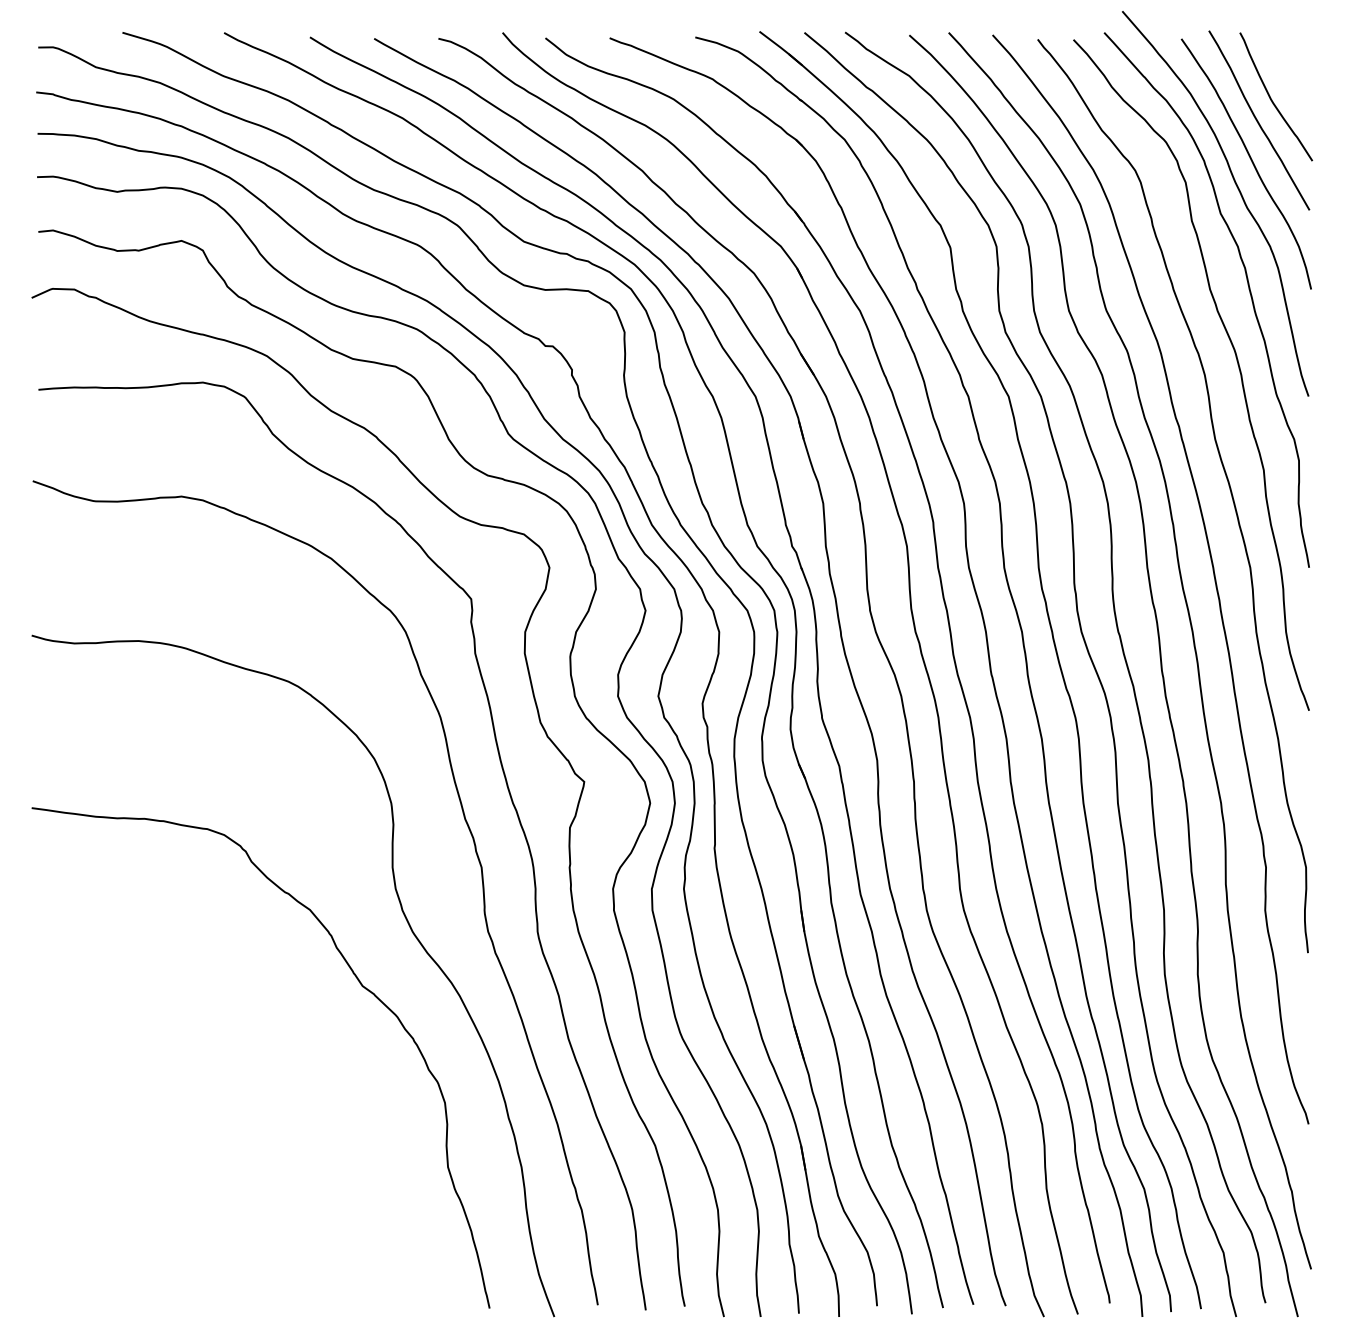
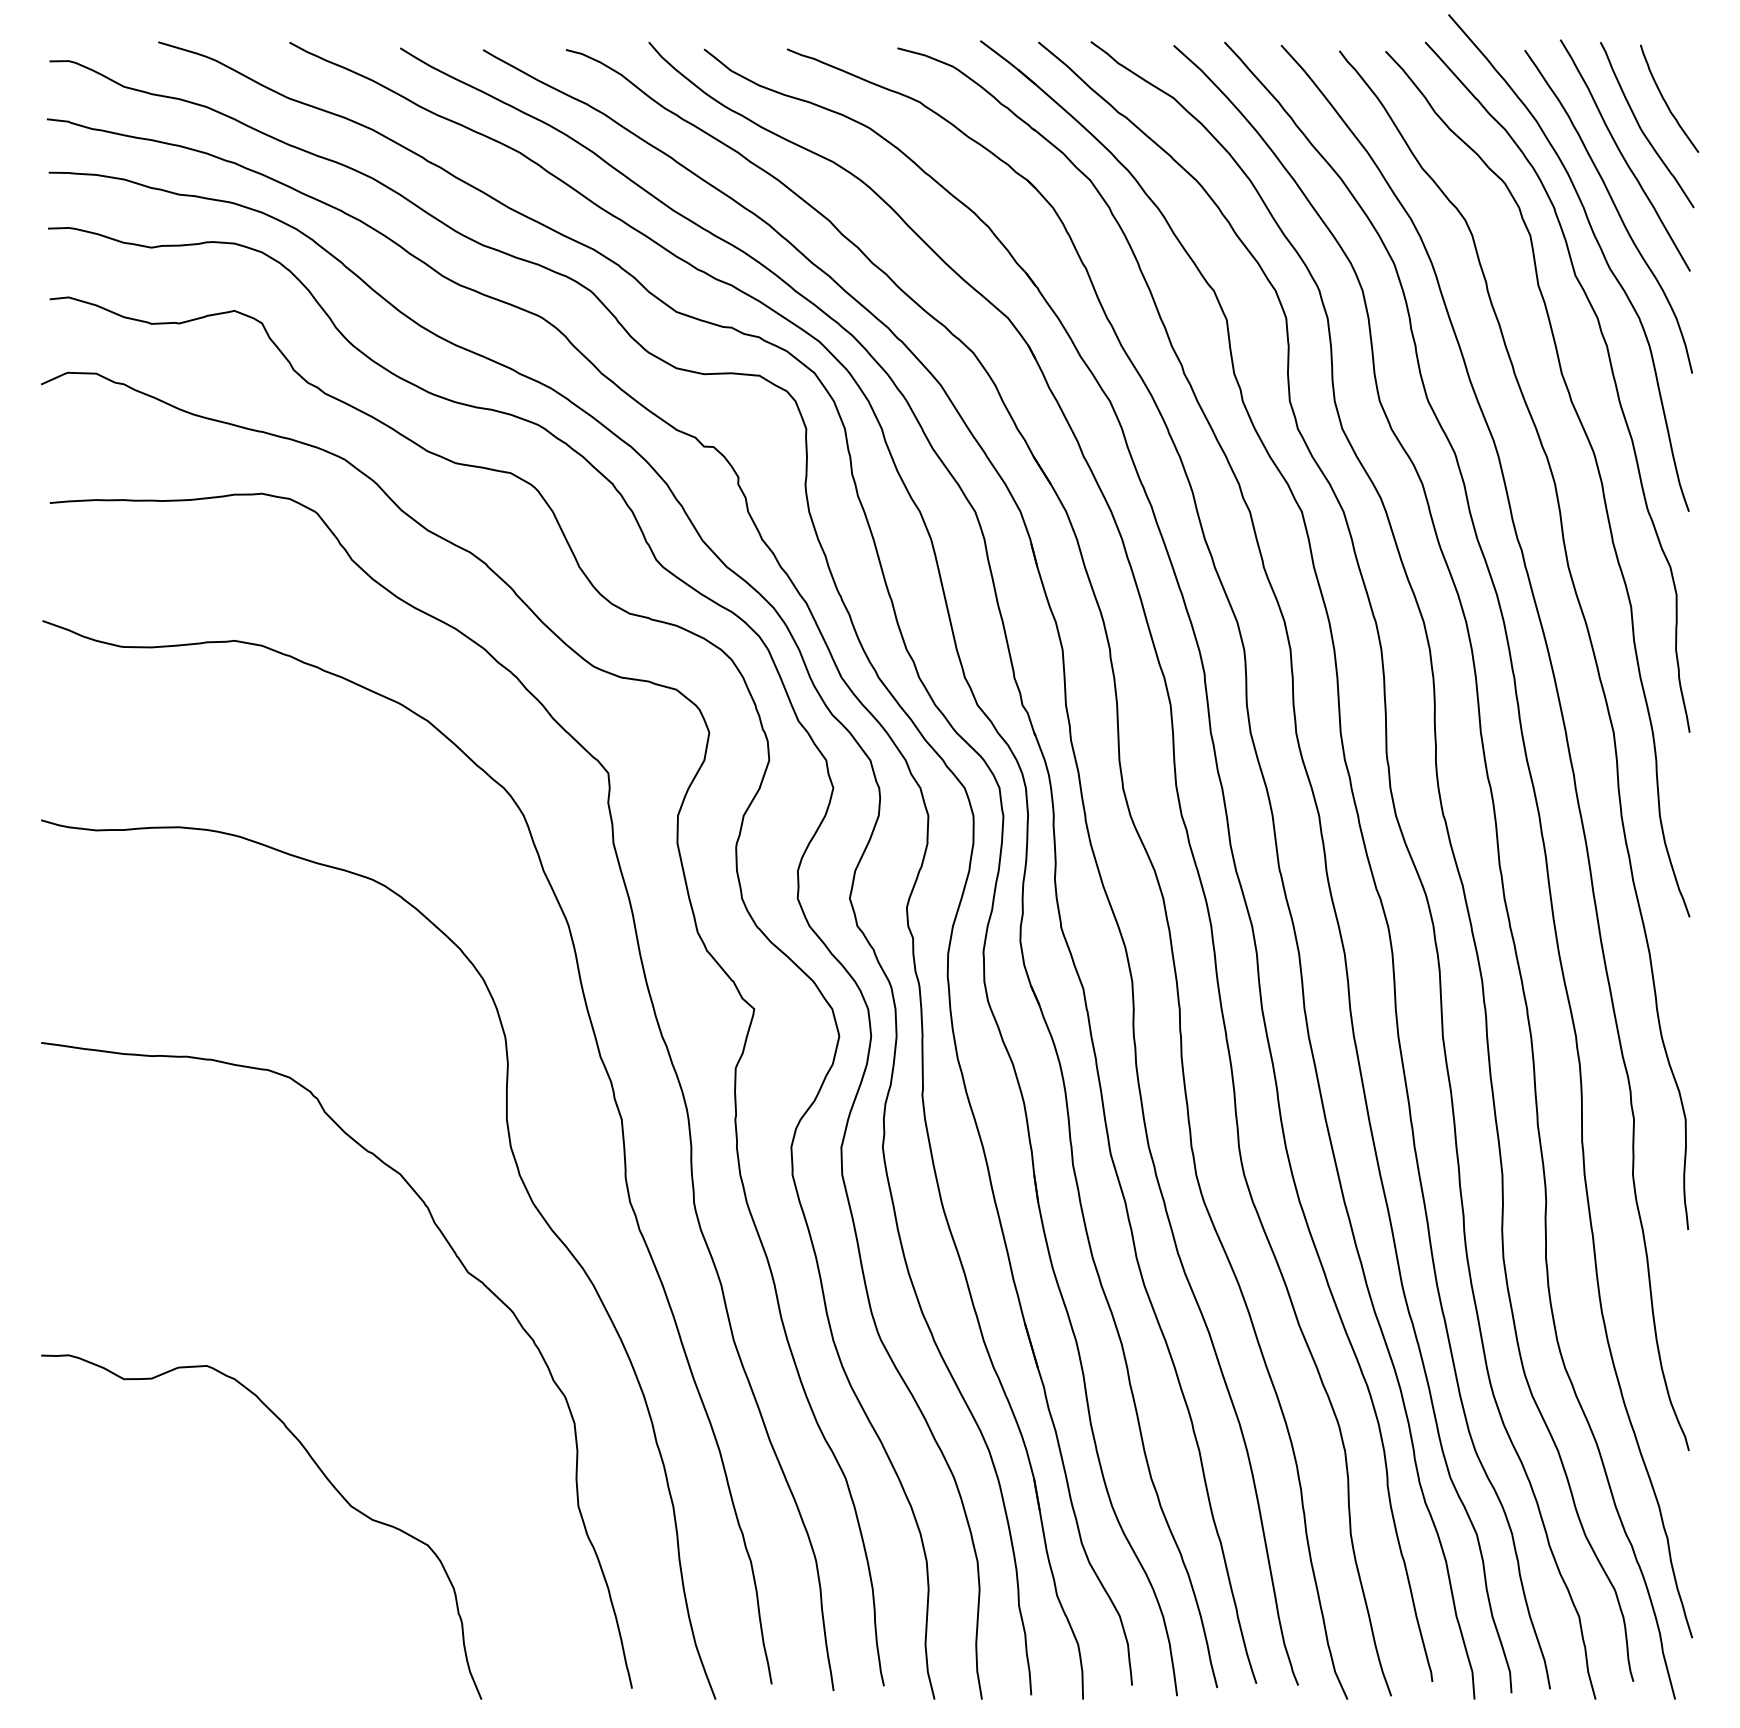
curve: (1291, 78) -> (1666, 101), added
curve: (252, 1146) -> (326, 1479), added

